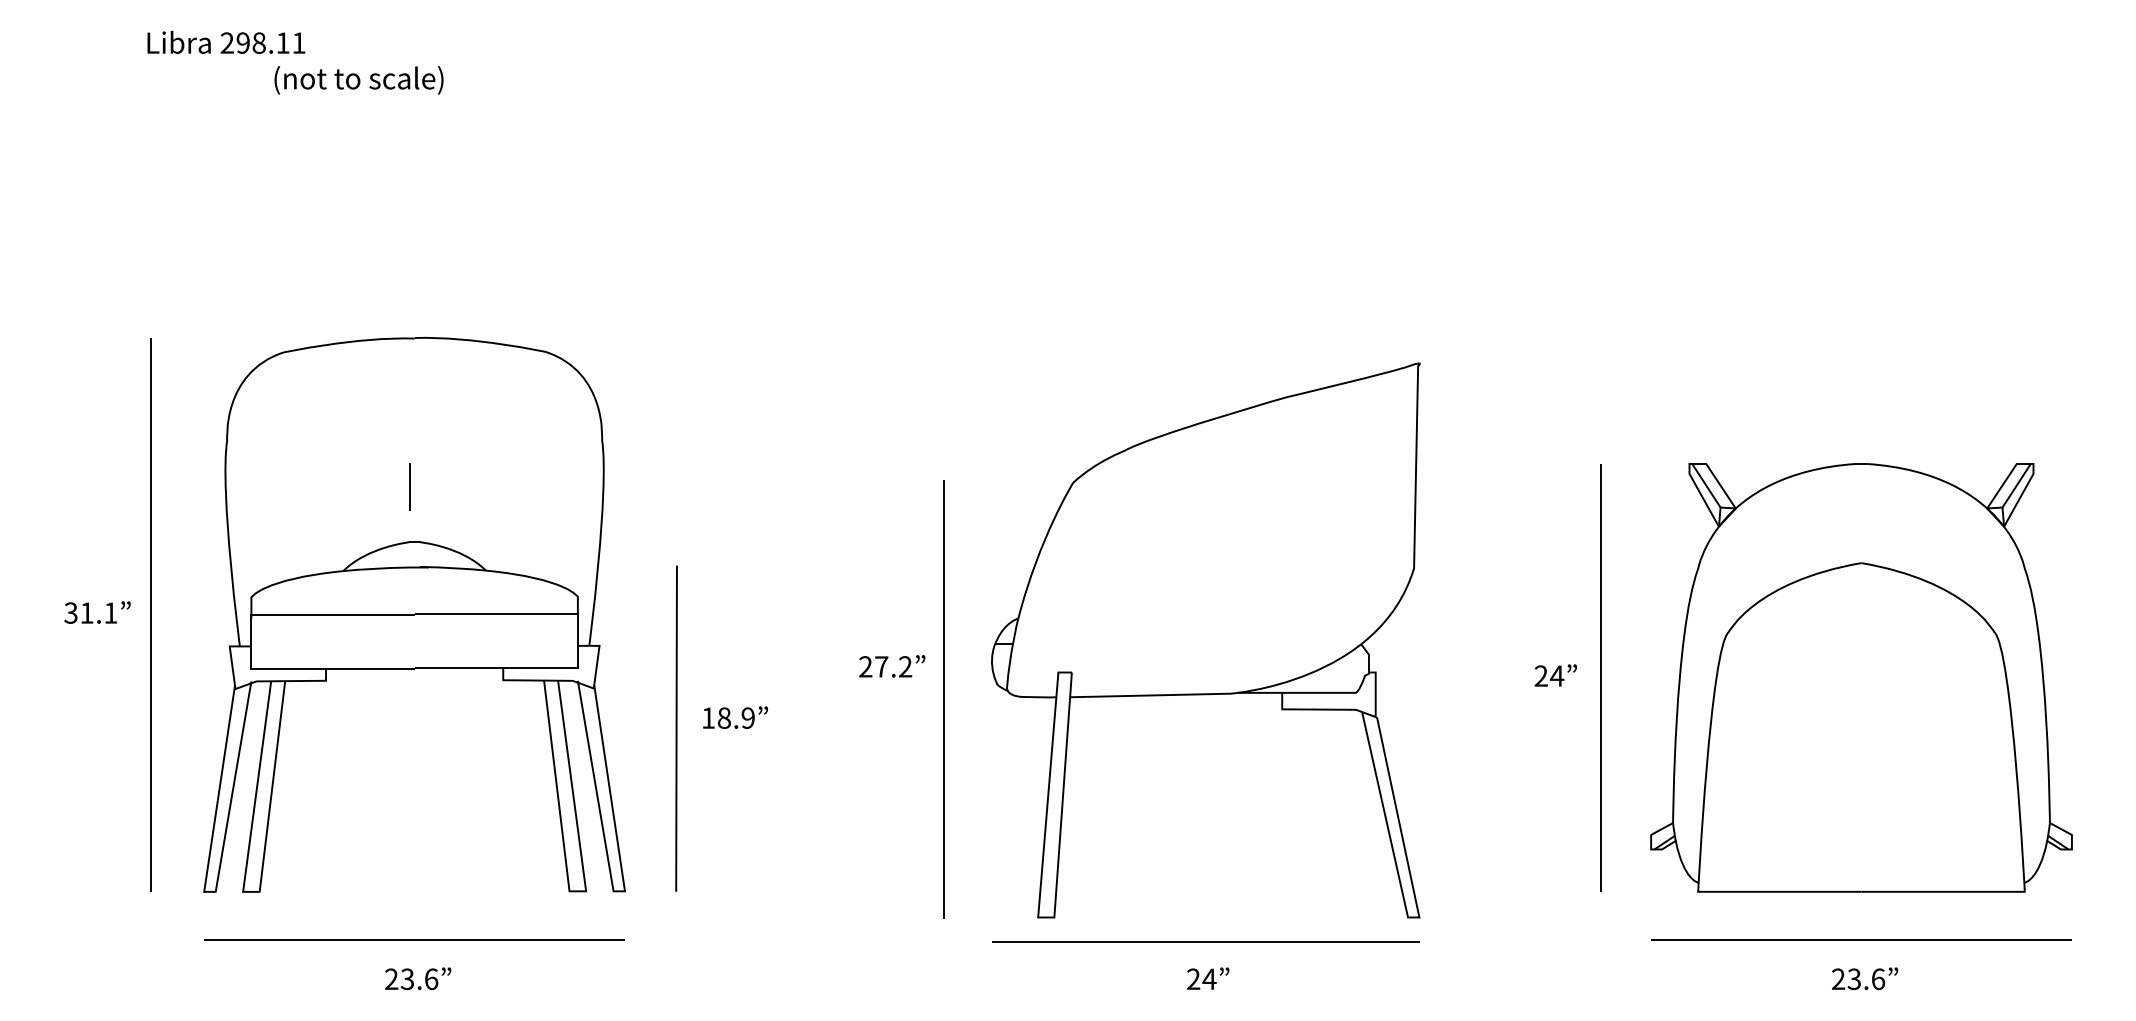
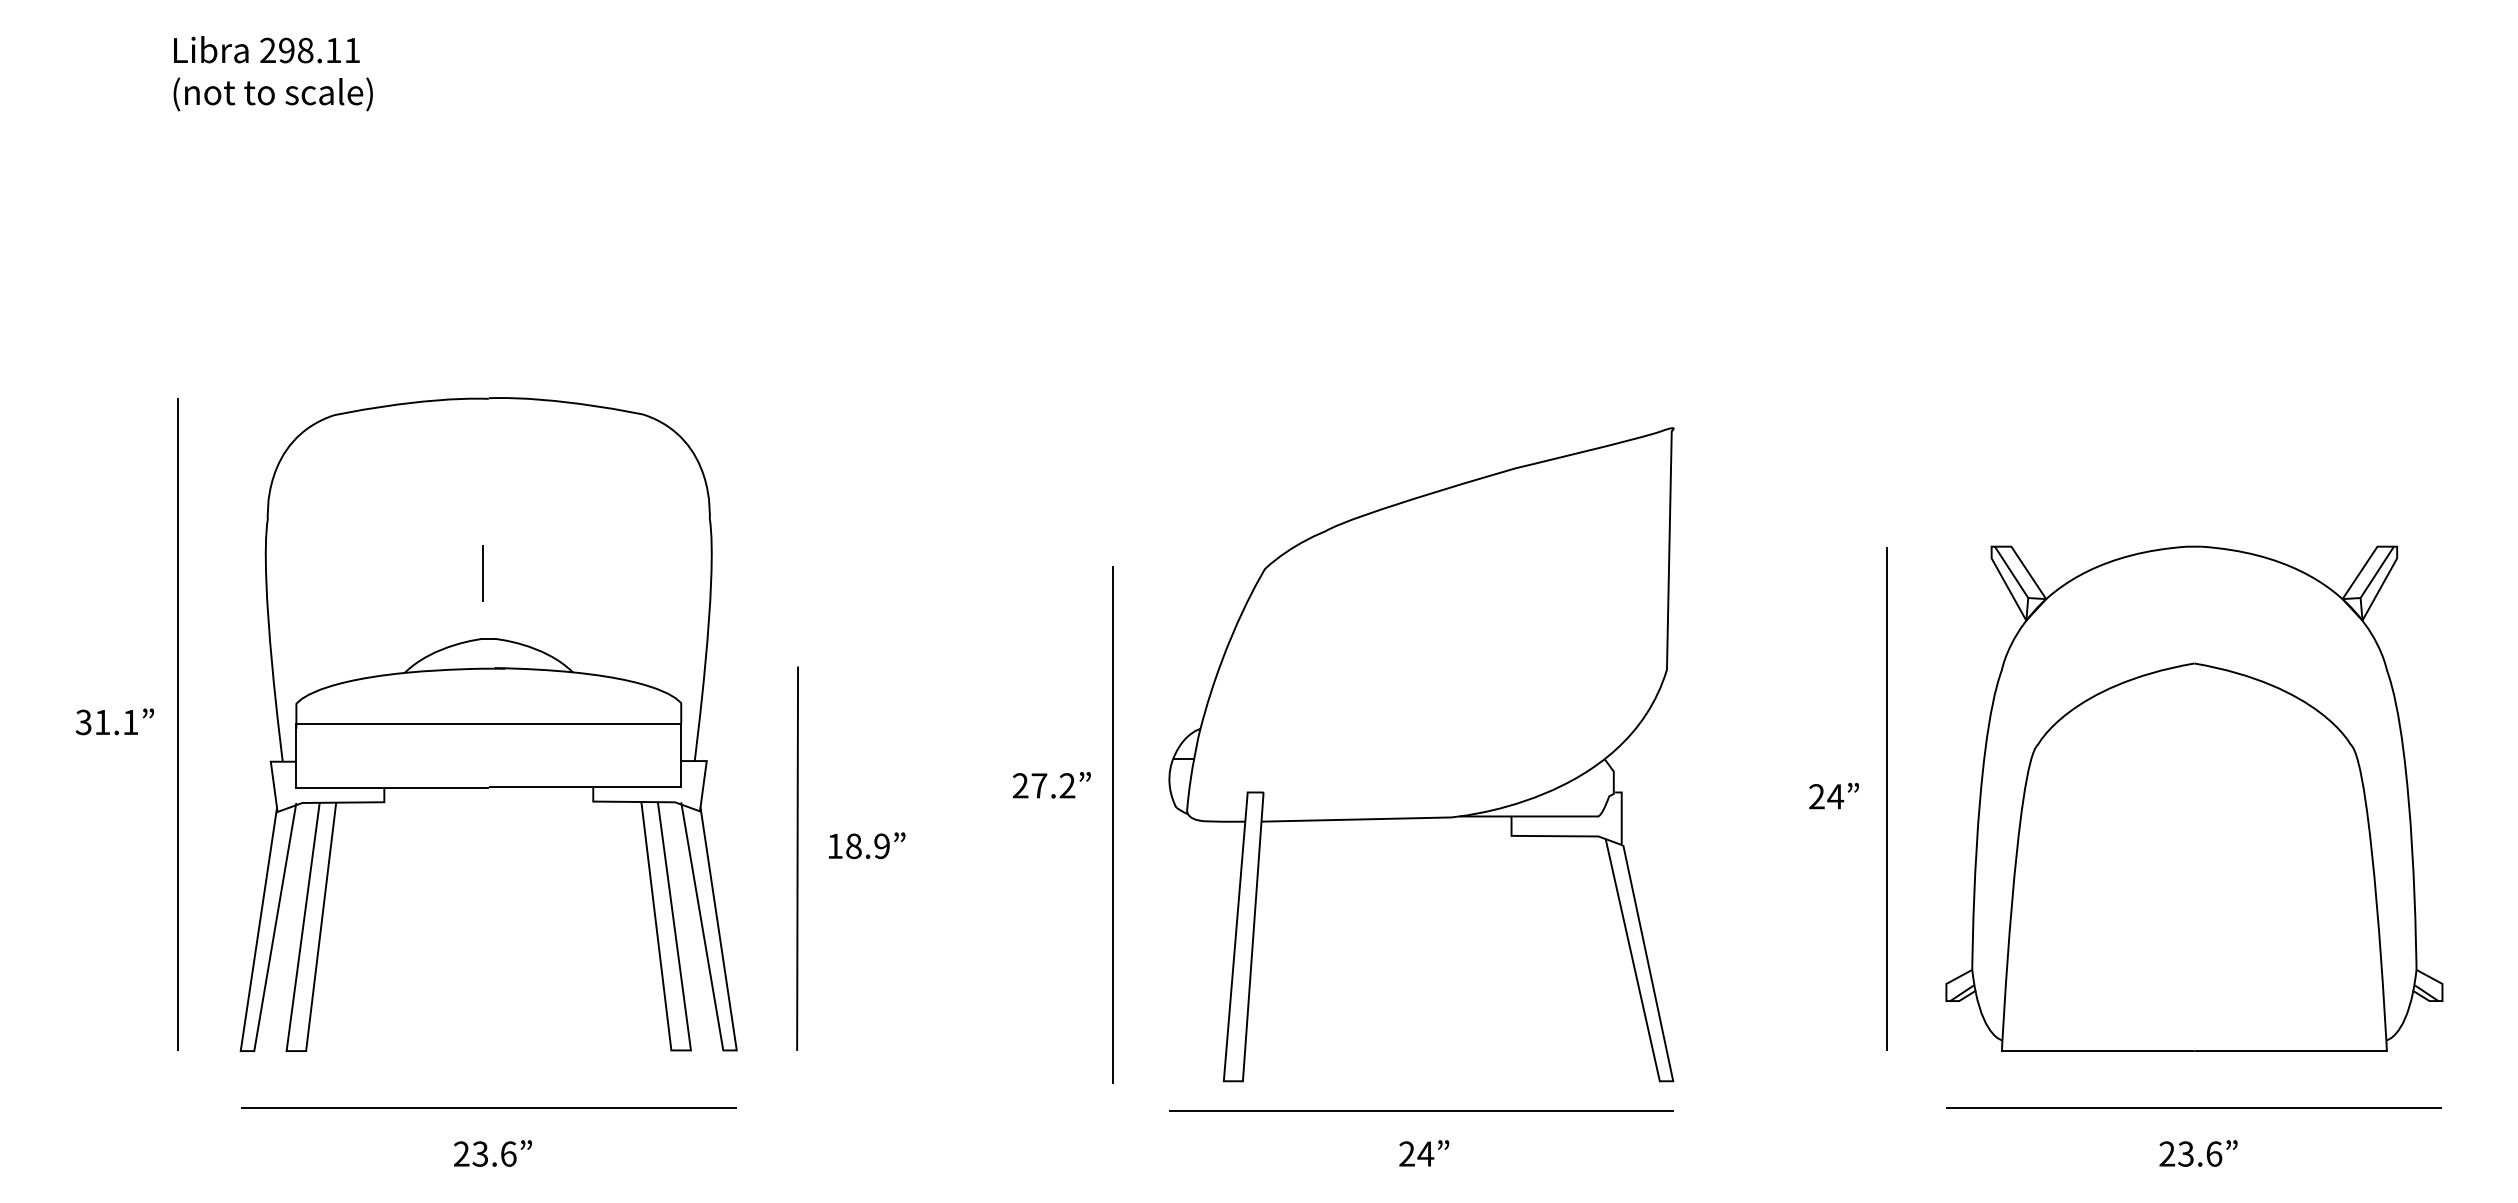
text: (358, 80) -> (272, 94), moved

